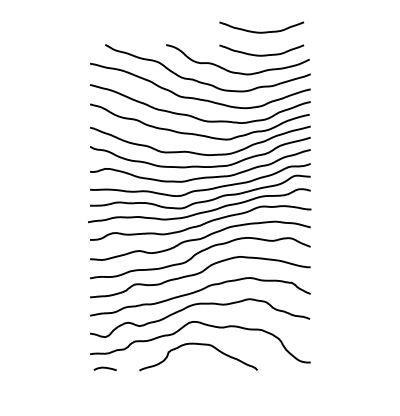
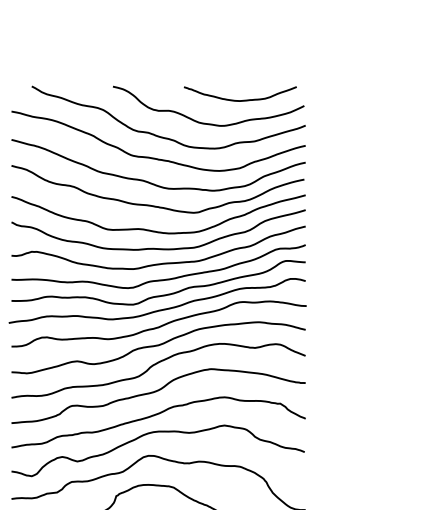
curve: (261, 31) -> (240, 68), removed

